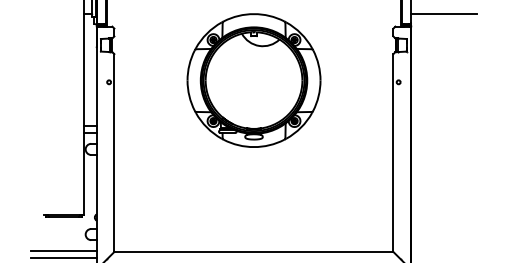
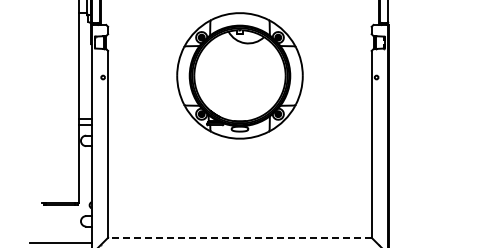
line: (444, 13) -> (419, 12), removed
line: (63, 250) -> (60, 236), removed
line: (253, 251) -> (239, 237), solid -> dashed

